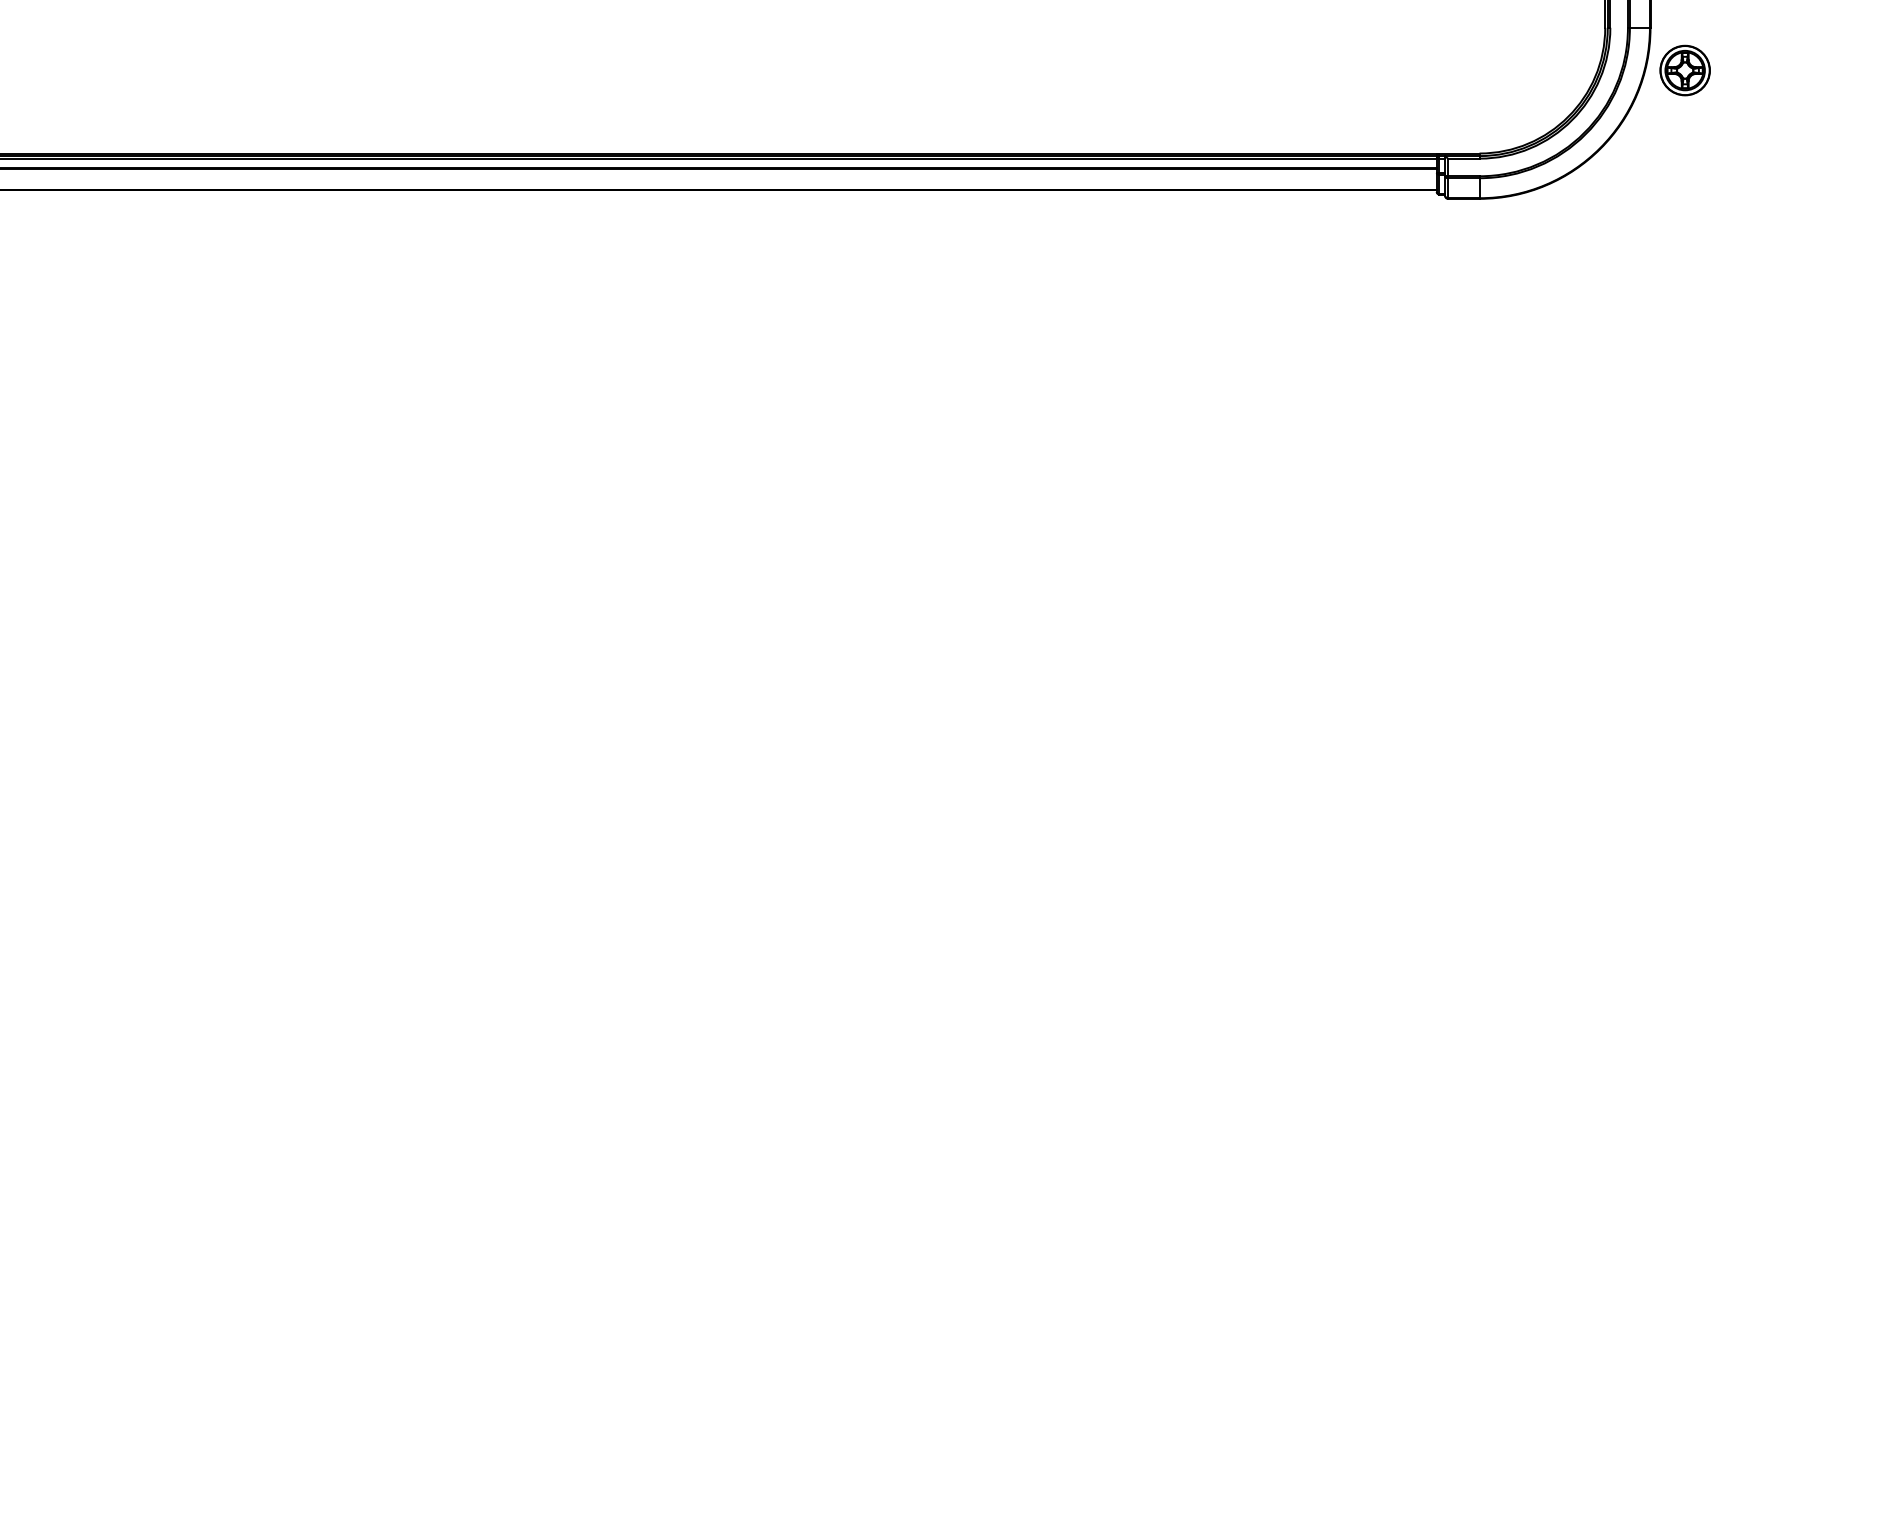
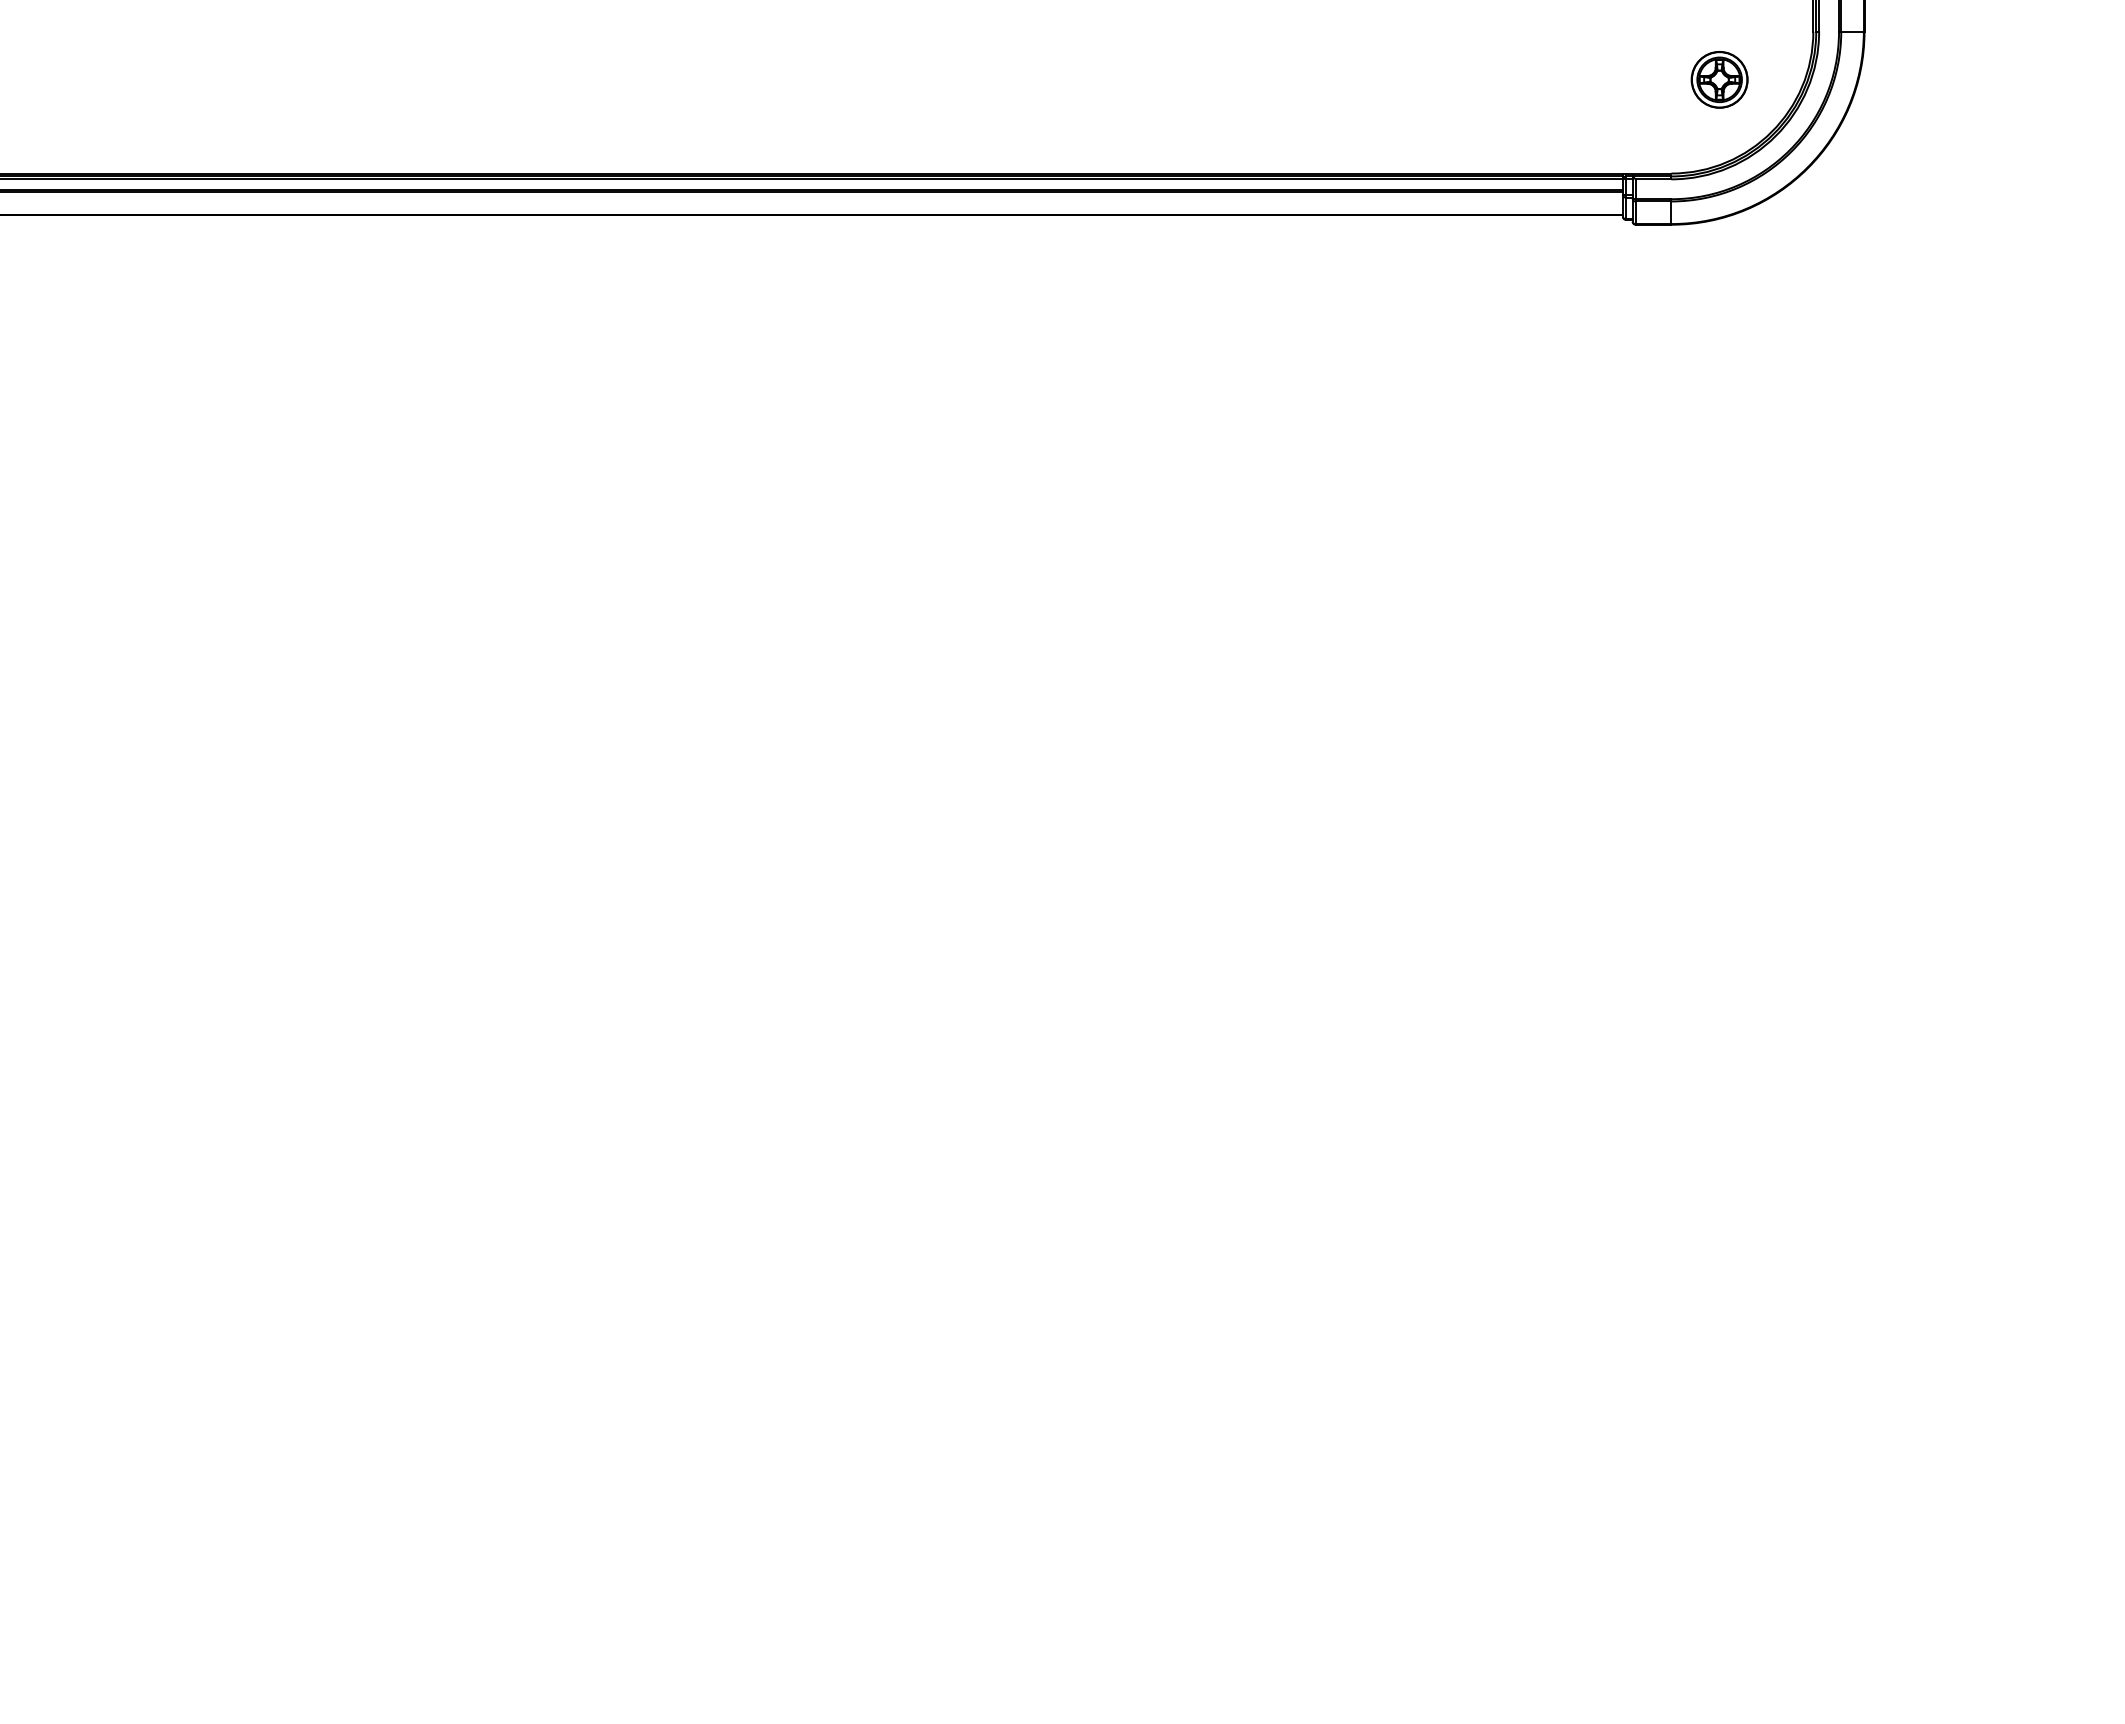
part: (1685, 70) -> (1719, 79), moved

